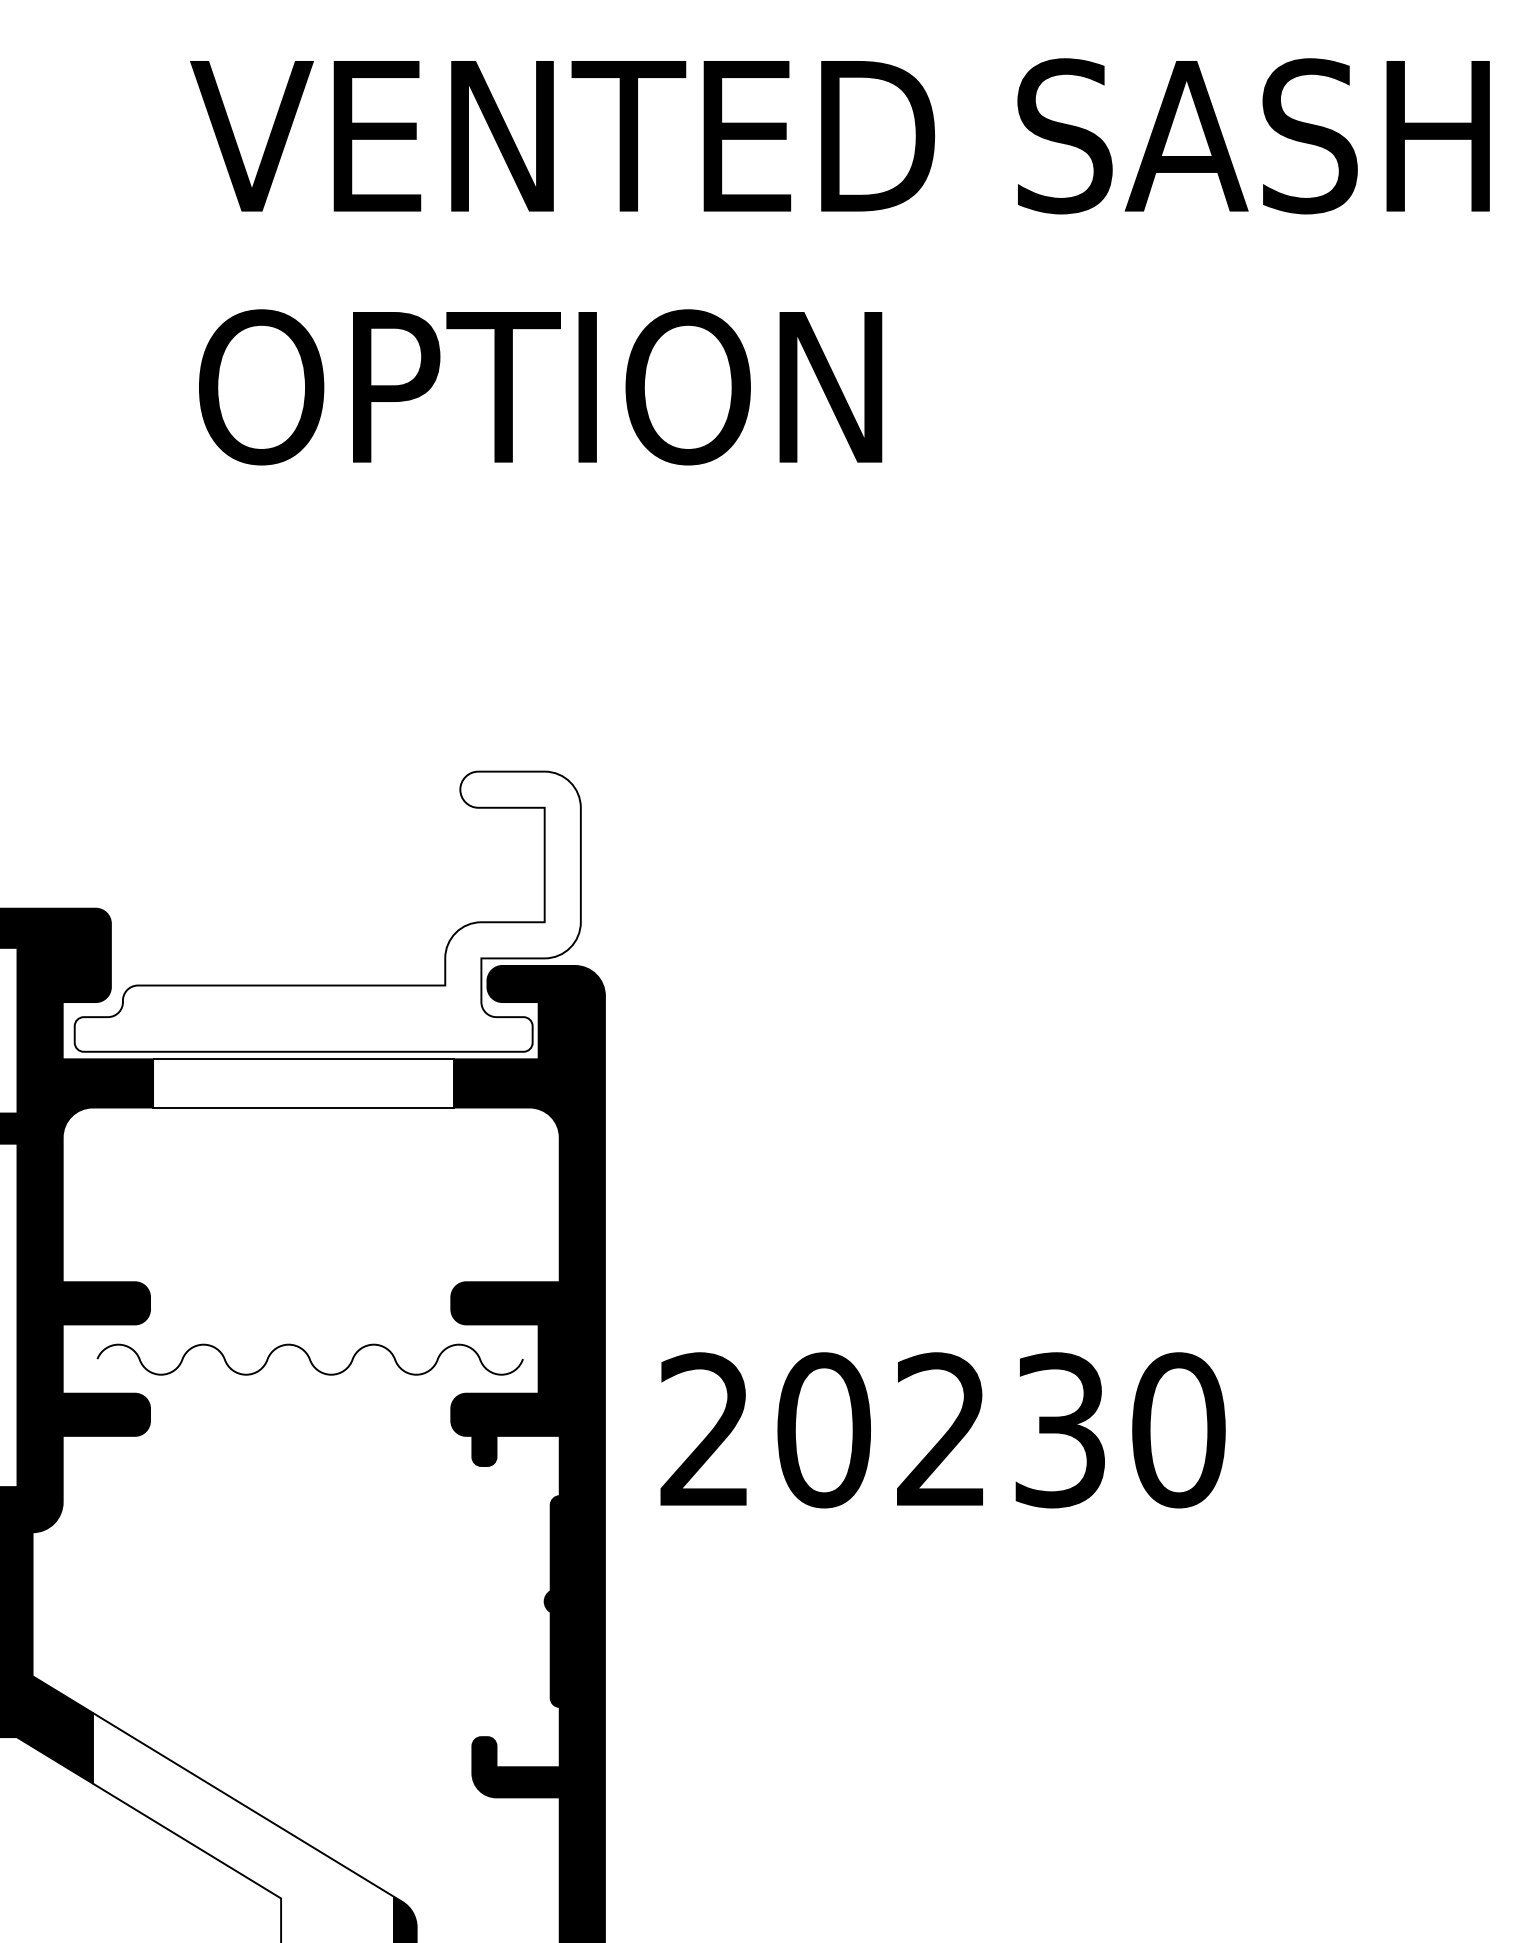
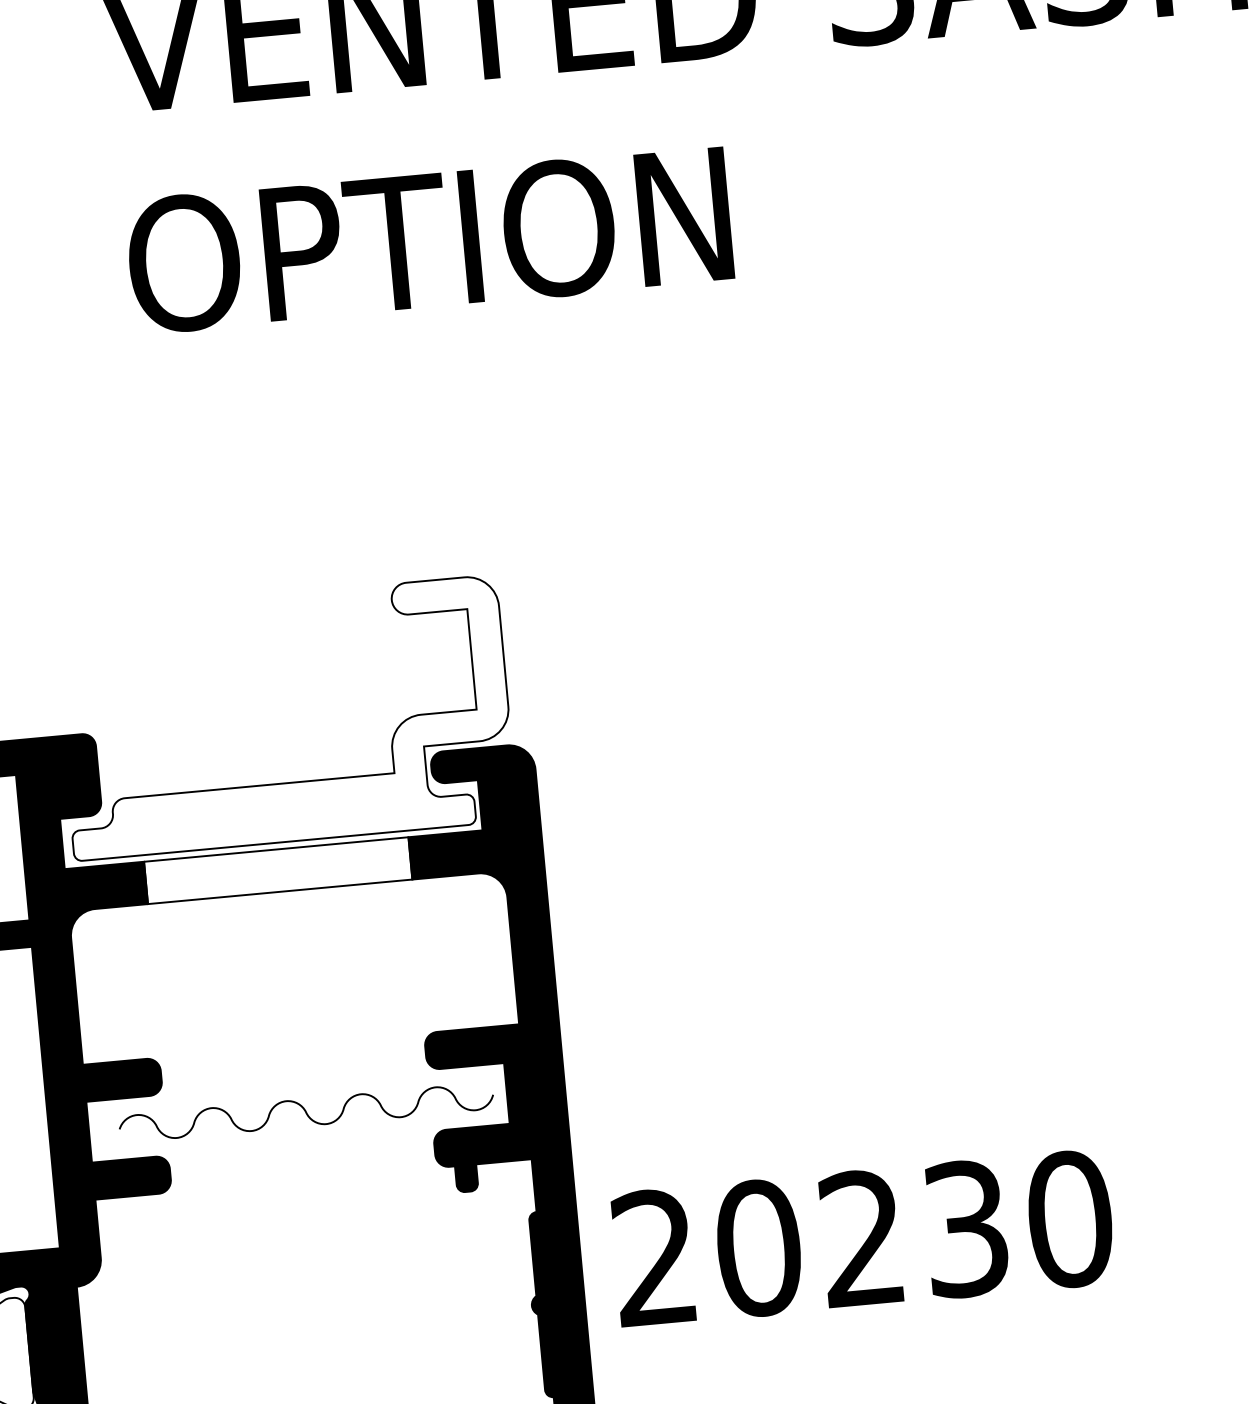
text: (942, 1430) -> (862, 1238), moved

